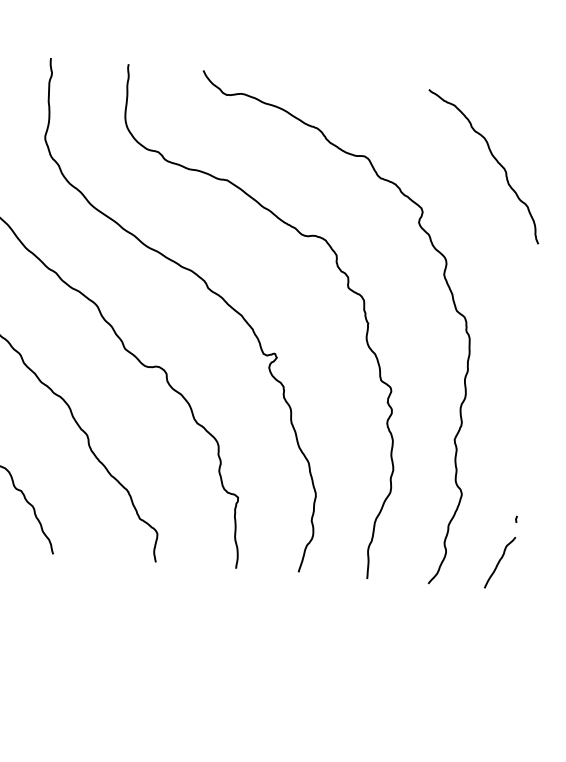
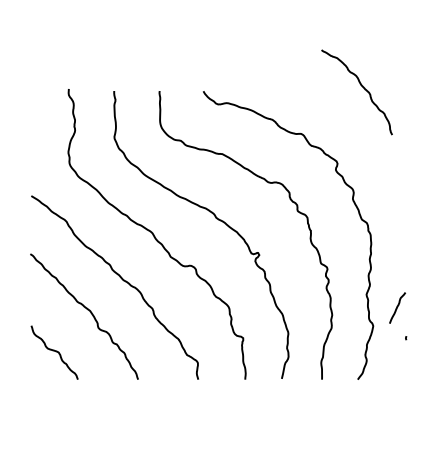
curve: (492, 157) -> (361, 86), moved
curve: (499, 561) -> (397, 307), moved

